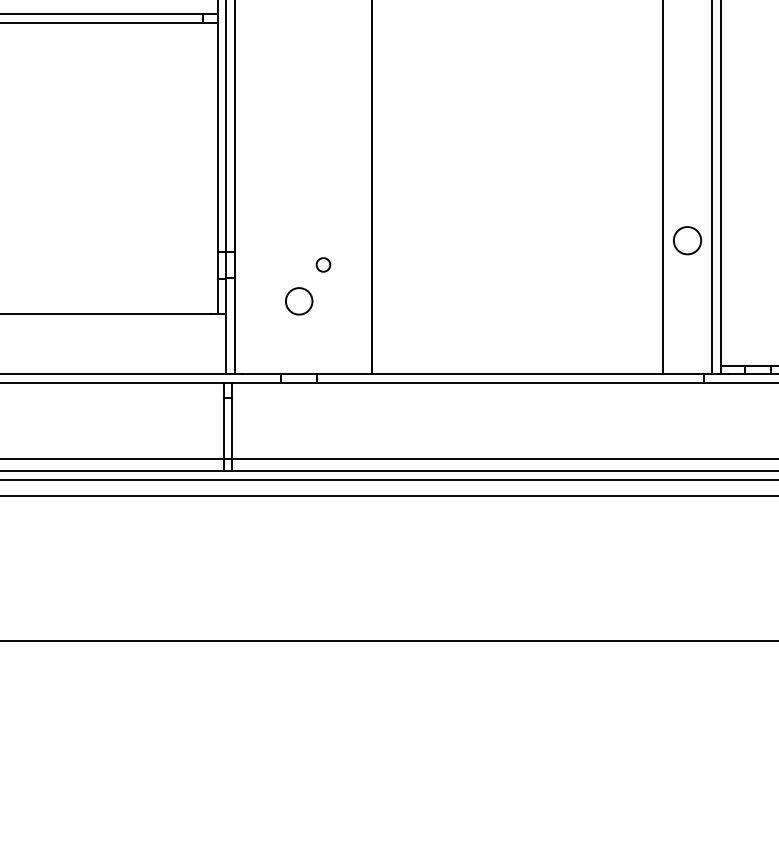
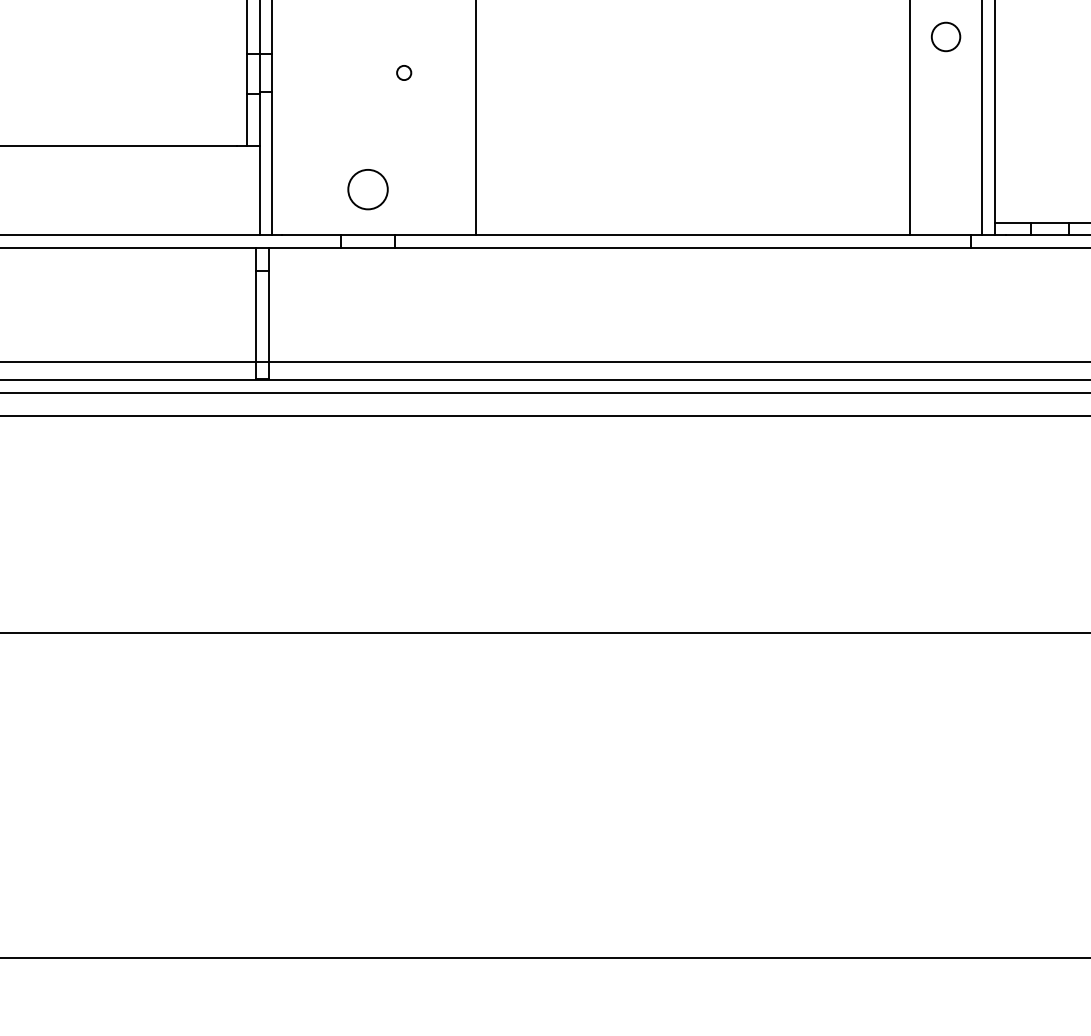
circle: (687, 240) -> (945, 36), size x0.7
circle: (323, 264) -> (404, 72), size x0.7
circle: (299, 301) -> (368, 189), moved

